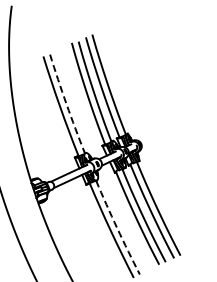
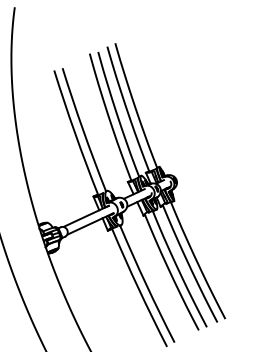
arc: (66, 104) -> (83, 130), dashed -> solid
arc: (117, 228) -> (146, 285), dashed -> solid

